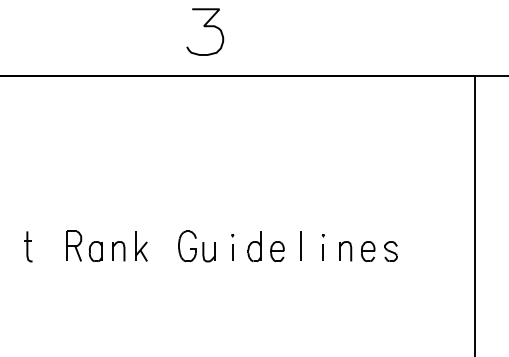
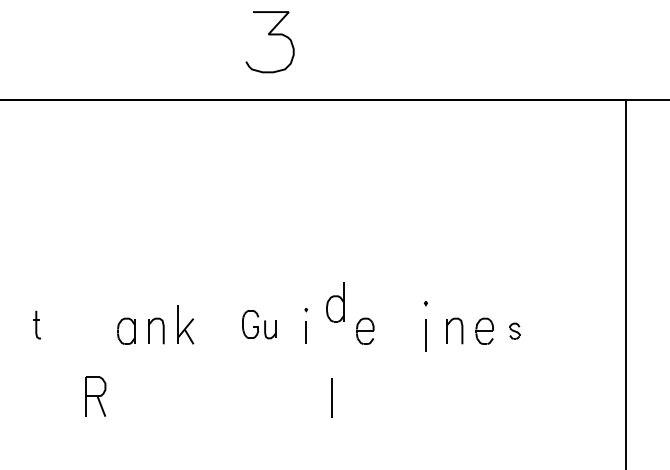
part: (74, 245) -> (96, 395), moved
line: (300, 245) -> (331, 397), moved
part: (28, 246) -> (37, 324), size x0.7
part: (196, 246) -> (258, 324), size x0.7
part: (254, 246) -> (335, 302), moved
part: (322, 247) -> (424, 325), size x1.4
part: (390, 251) -> (514, 331), size x0.6

